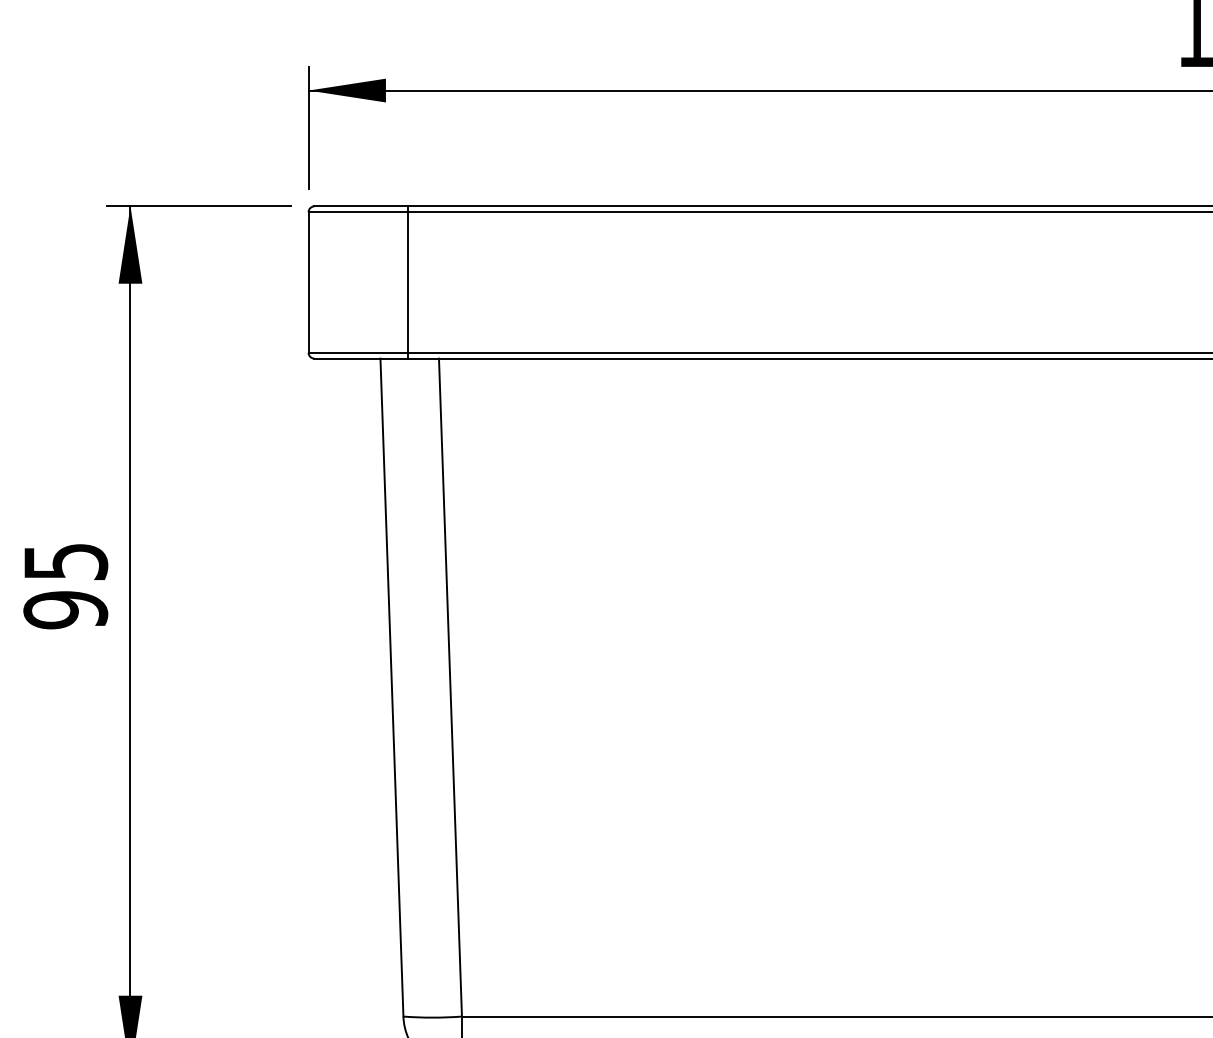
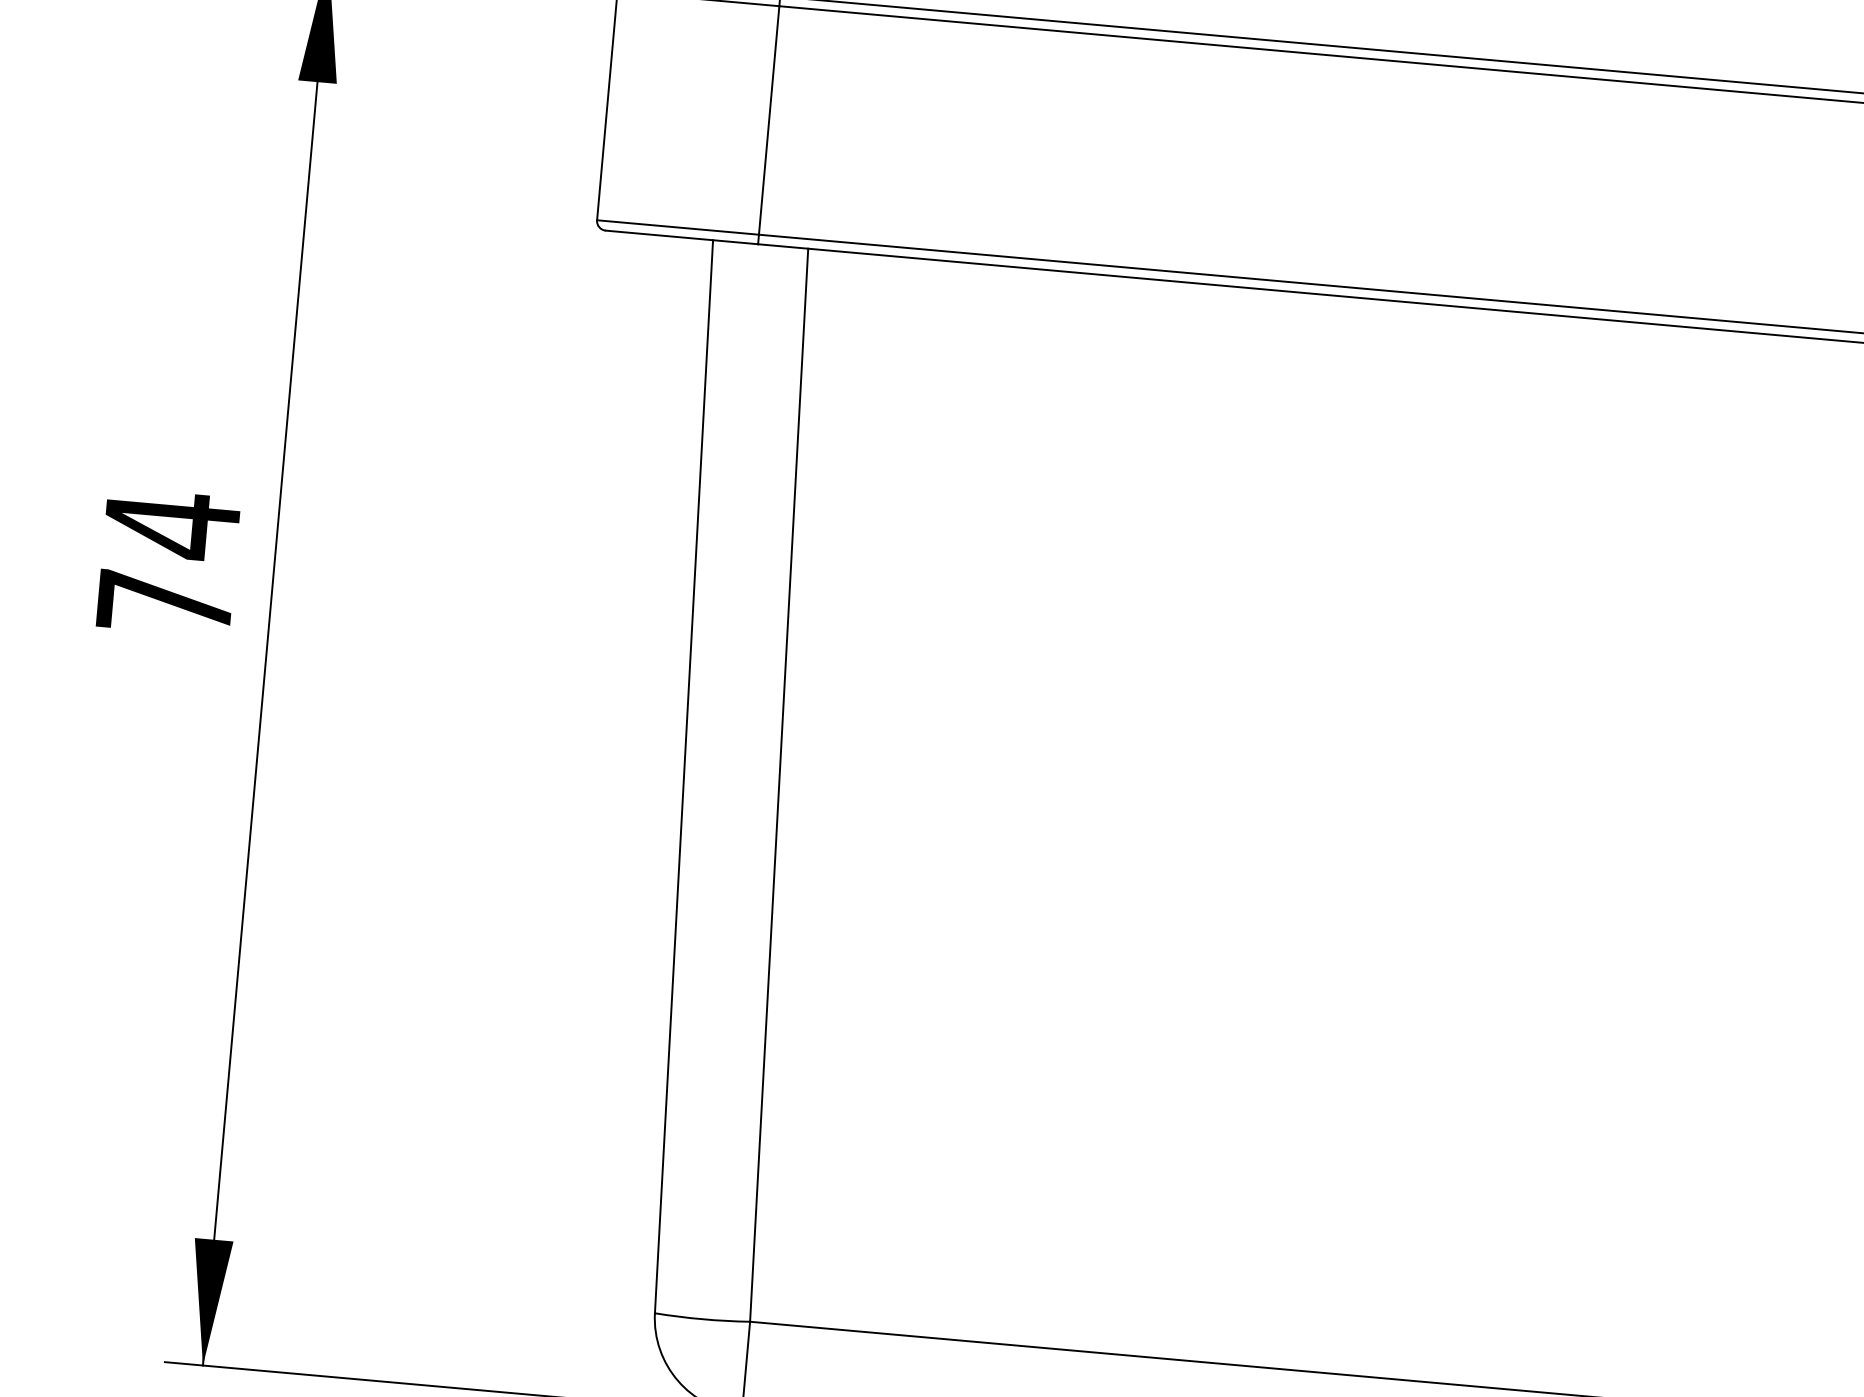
text: (65, 585) -> (168, 563), 95 -> 74

